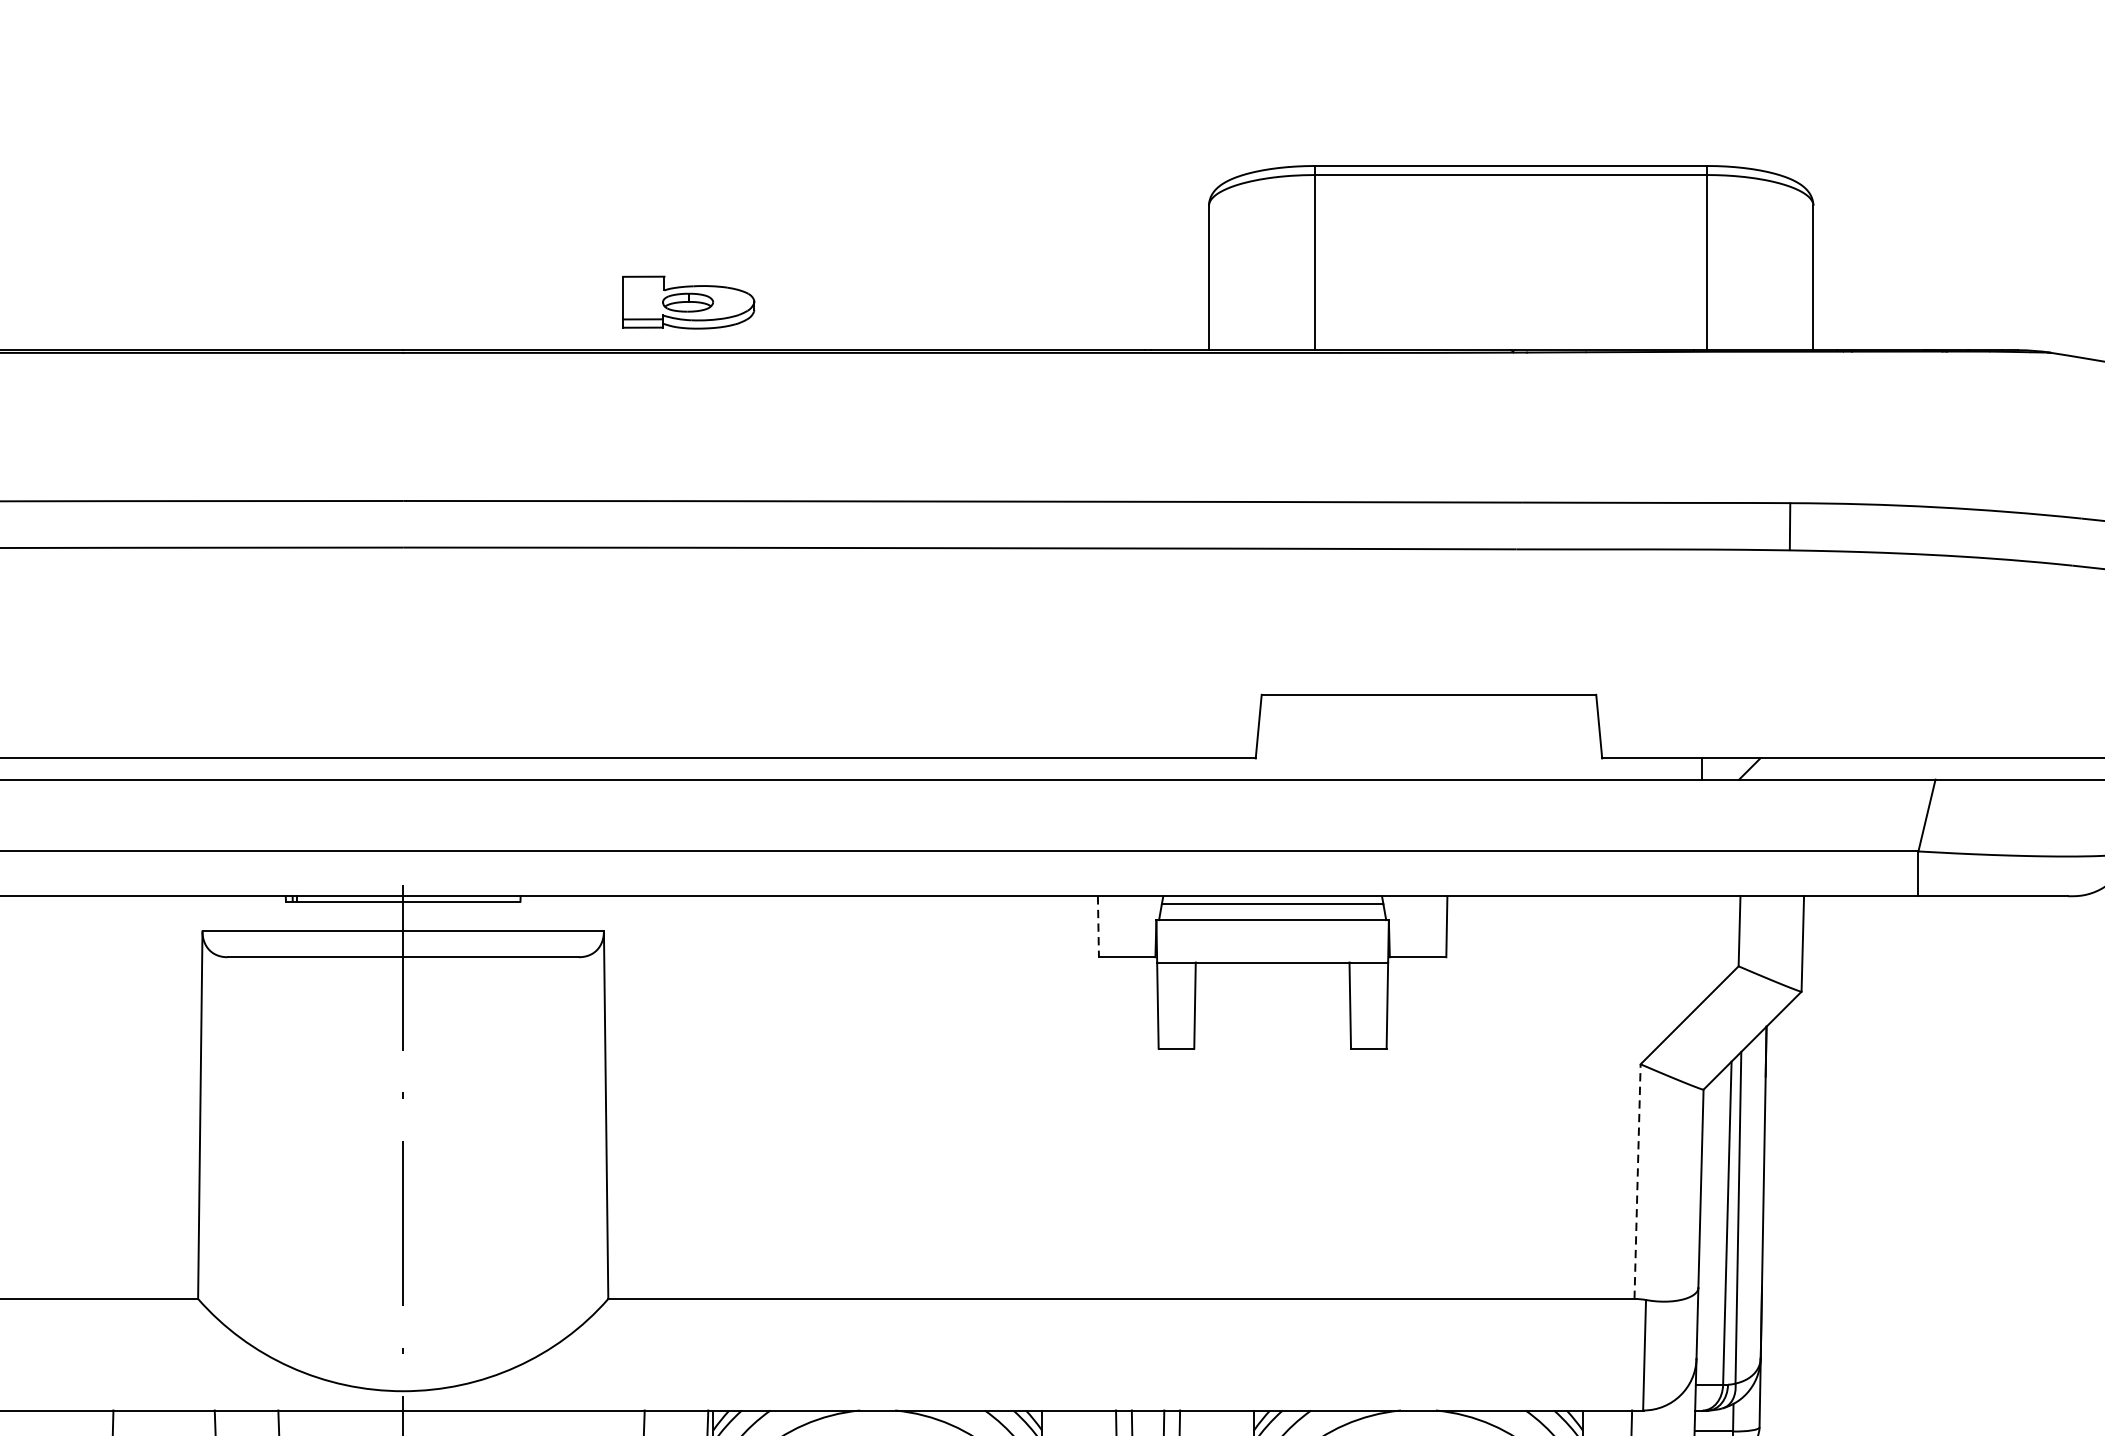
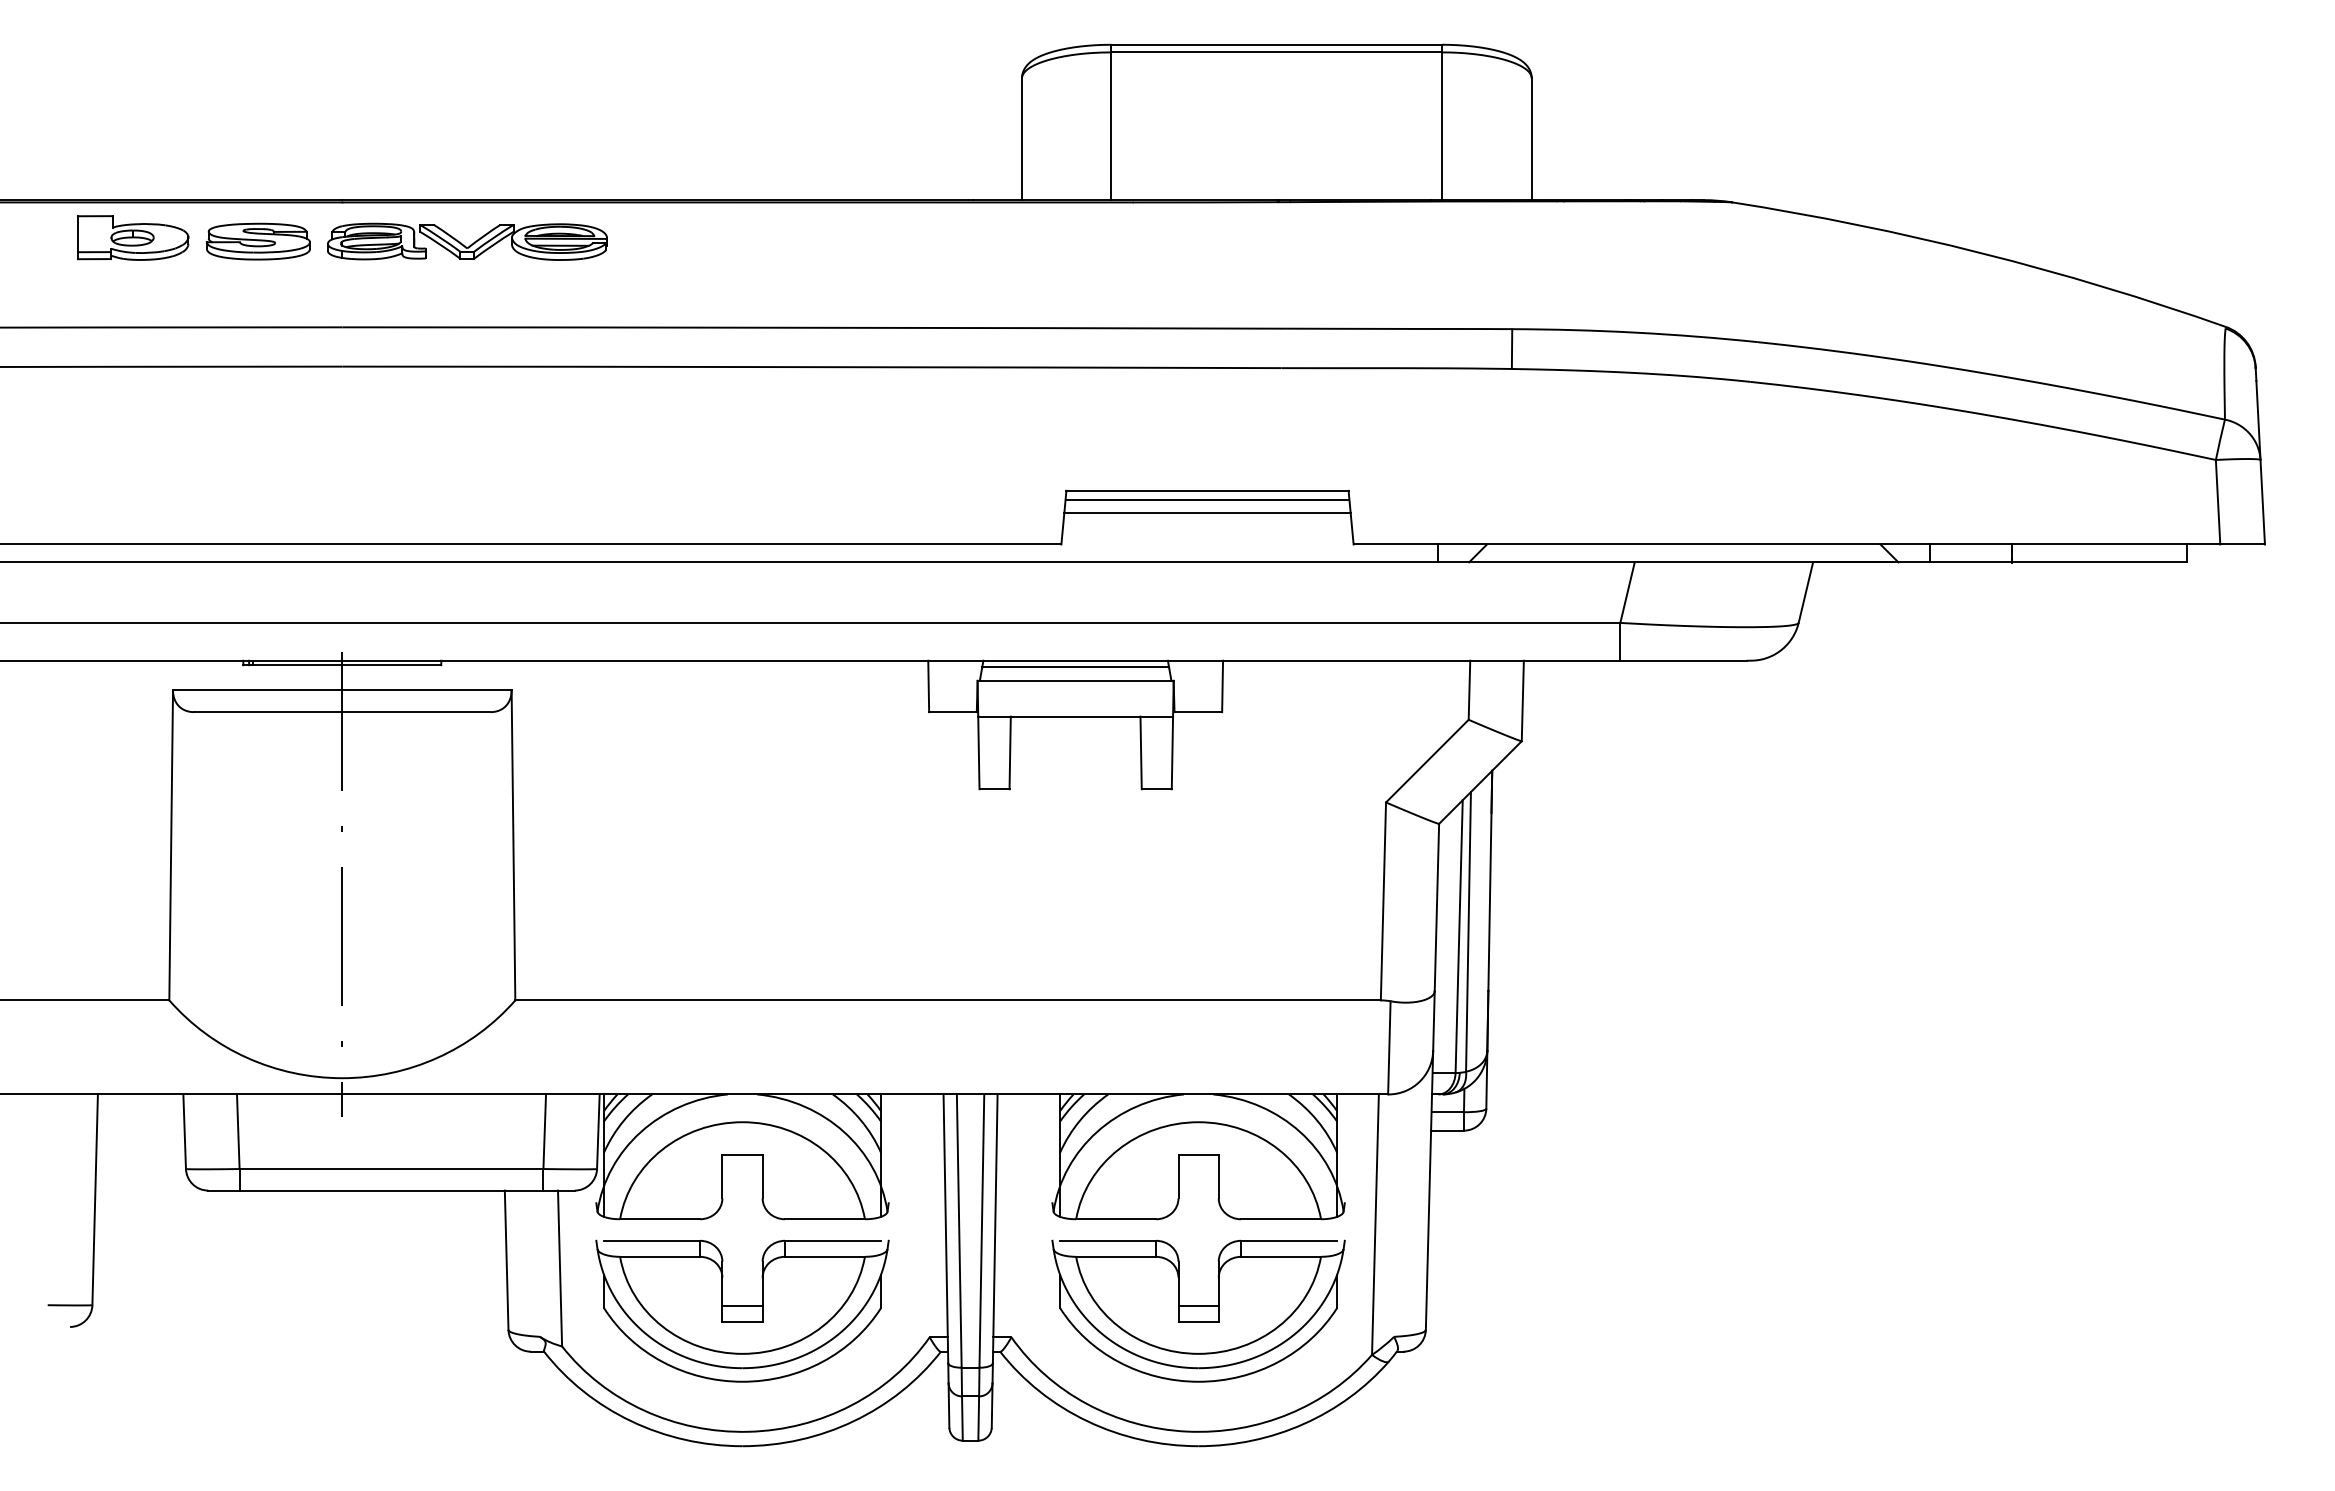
part: (689, 302) -> (133, 237), moved
part: (303, 399) -> (258, 241), added
part: (551, 399) -> (467, 241), added
line: (1428, 705) -> (1207, 499), added
line: (1428, 721) -> (1207, 513), added
line: (1098, 926) -> (928, 686), dashed -> solid
line: (1637, 1181) -> (1383, 901), dashed -> solid

